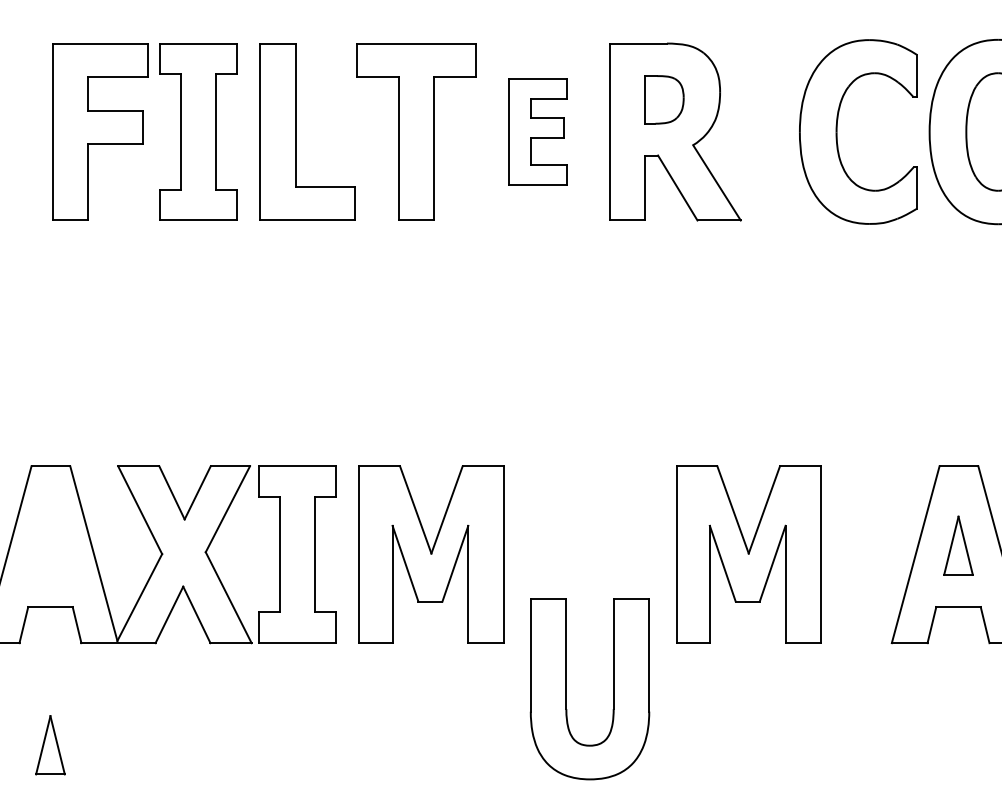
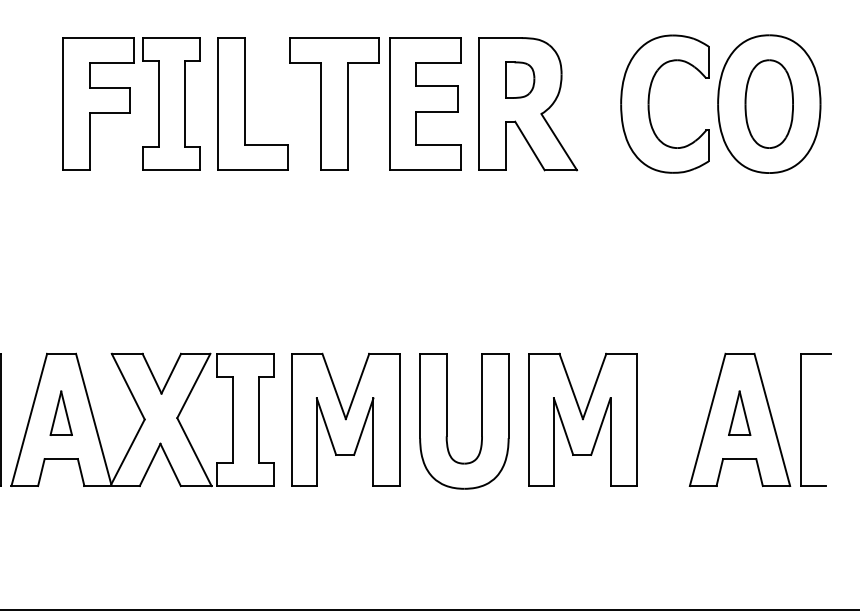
part: (537, 131) -> (425, 103), size x1.67
part: (567, 689) -> (447, 421), moved
part: (49, 744) -> (60, 412), moved

